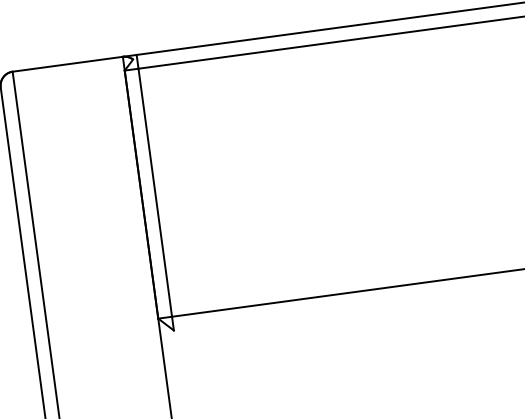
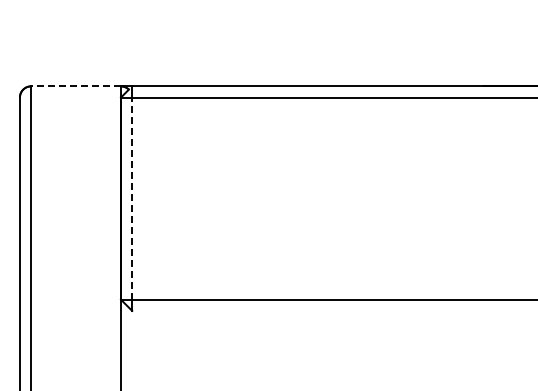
line: (68, 64) -> (76, 86), solid -> dashed
line: (155, 192) -> (132, 198), solid -> dashed

